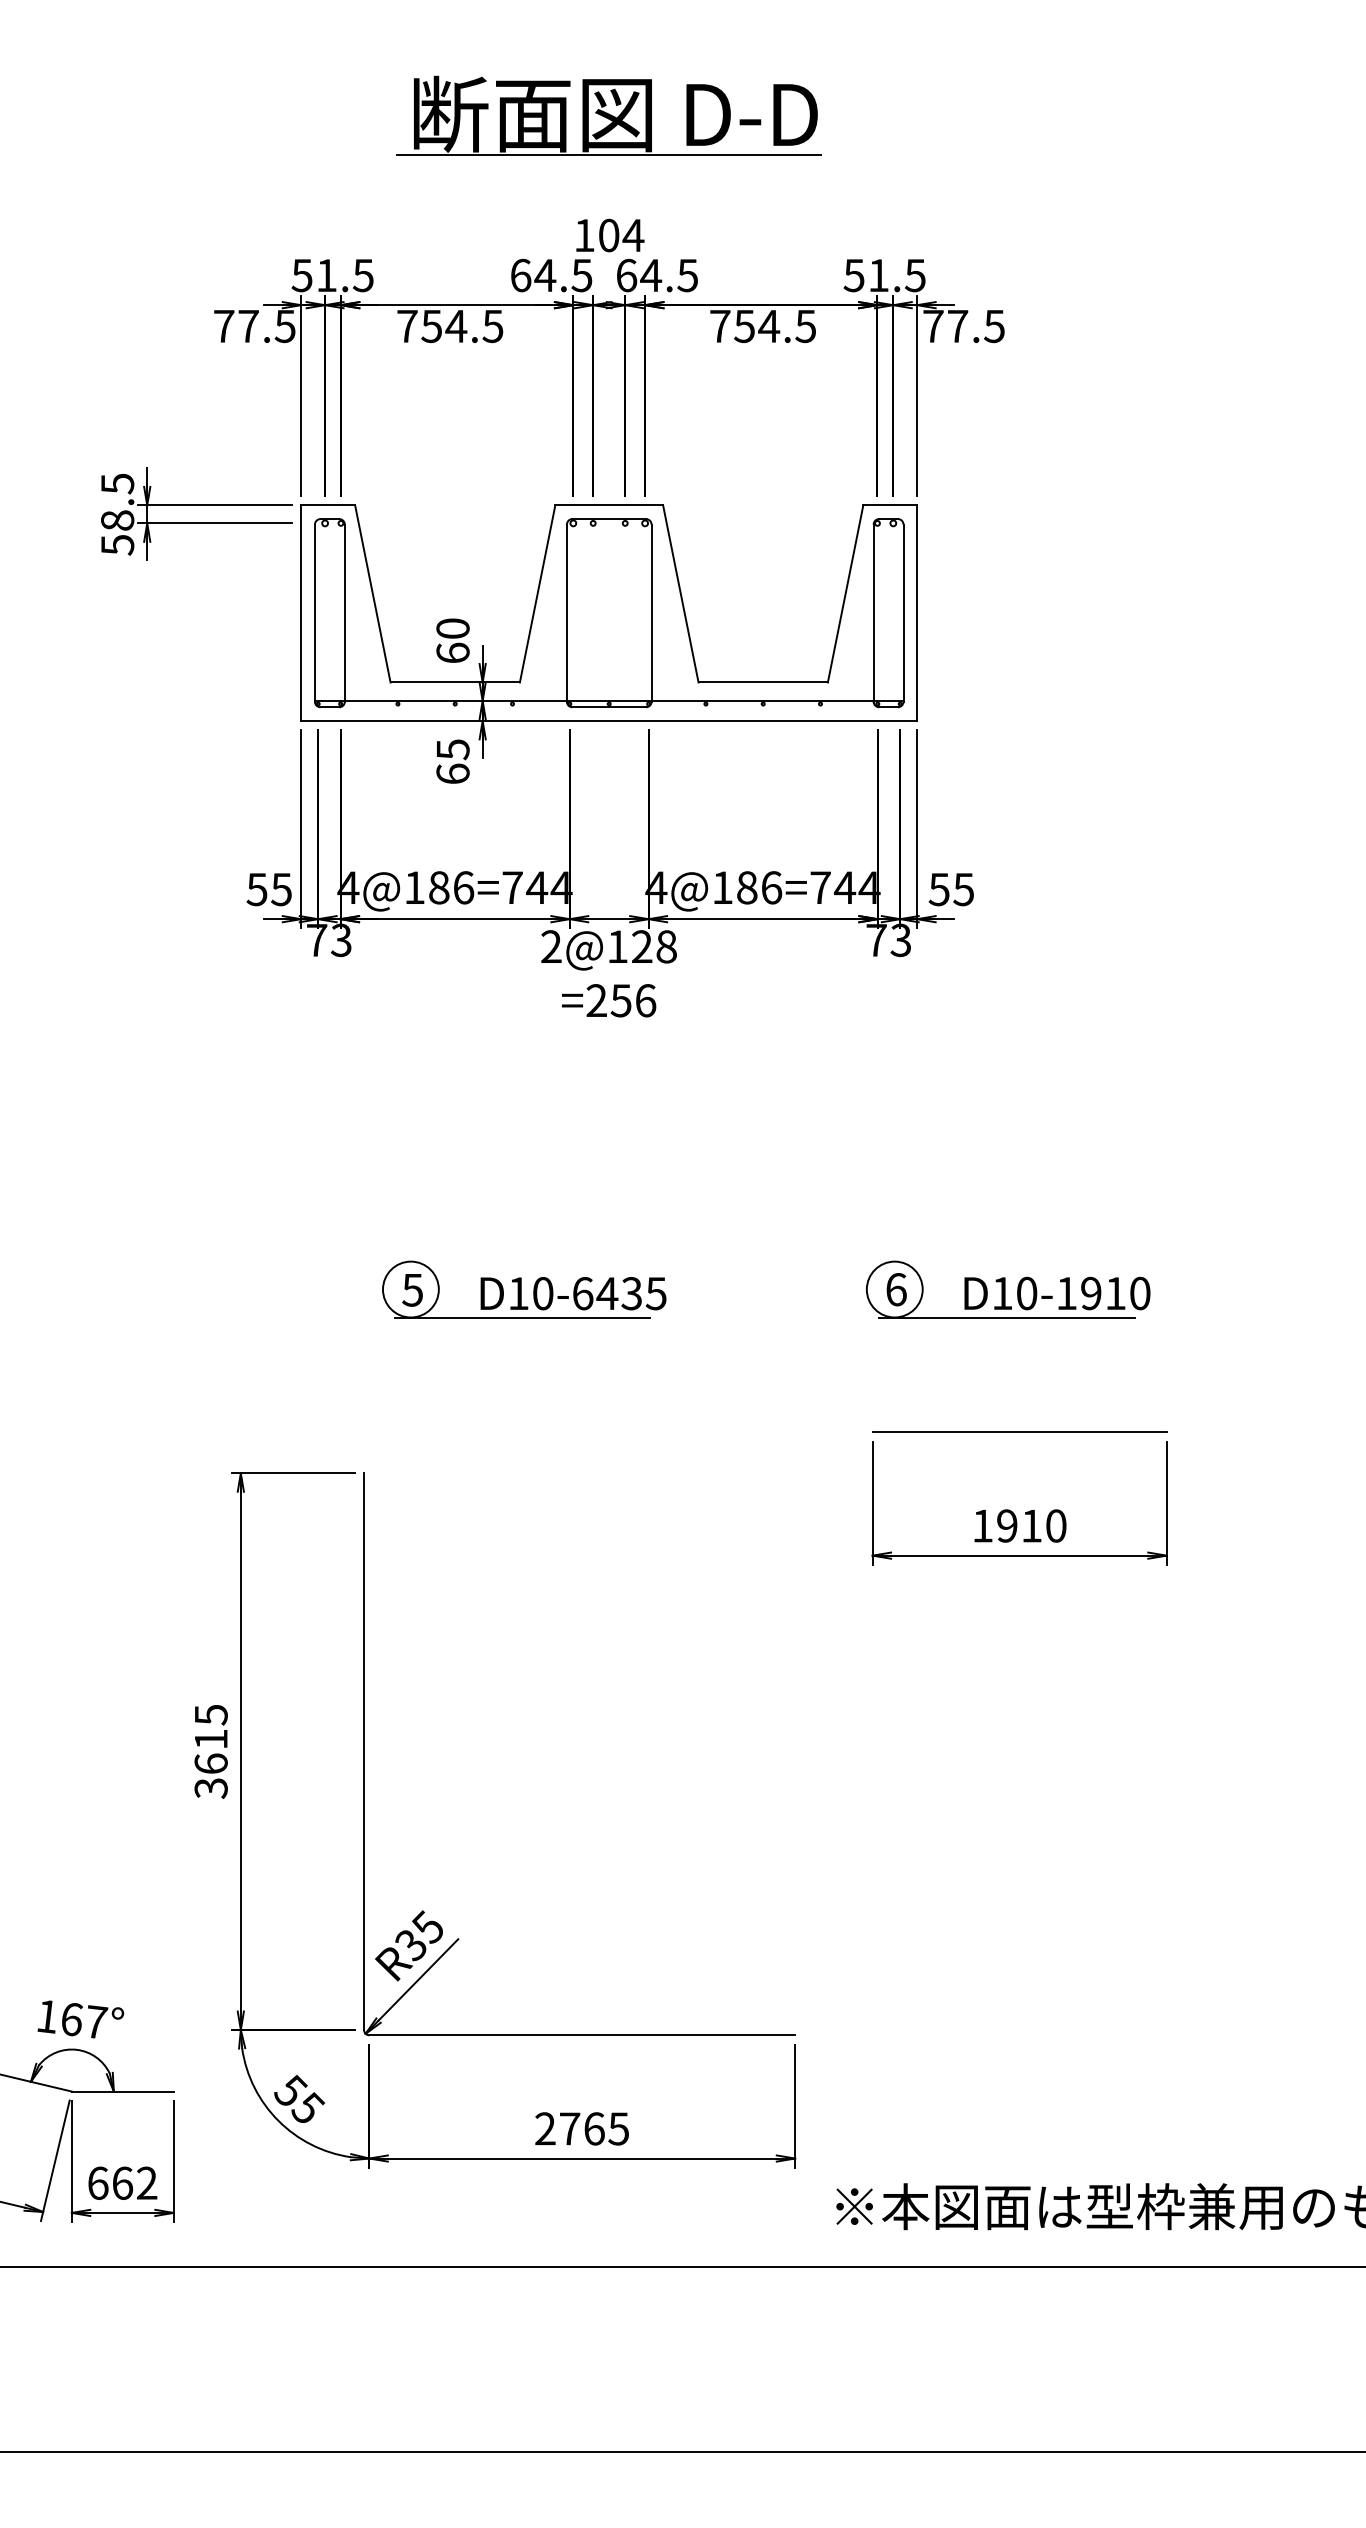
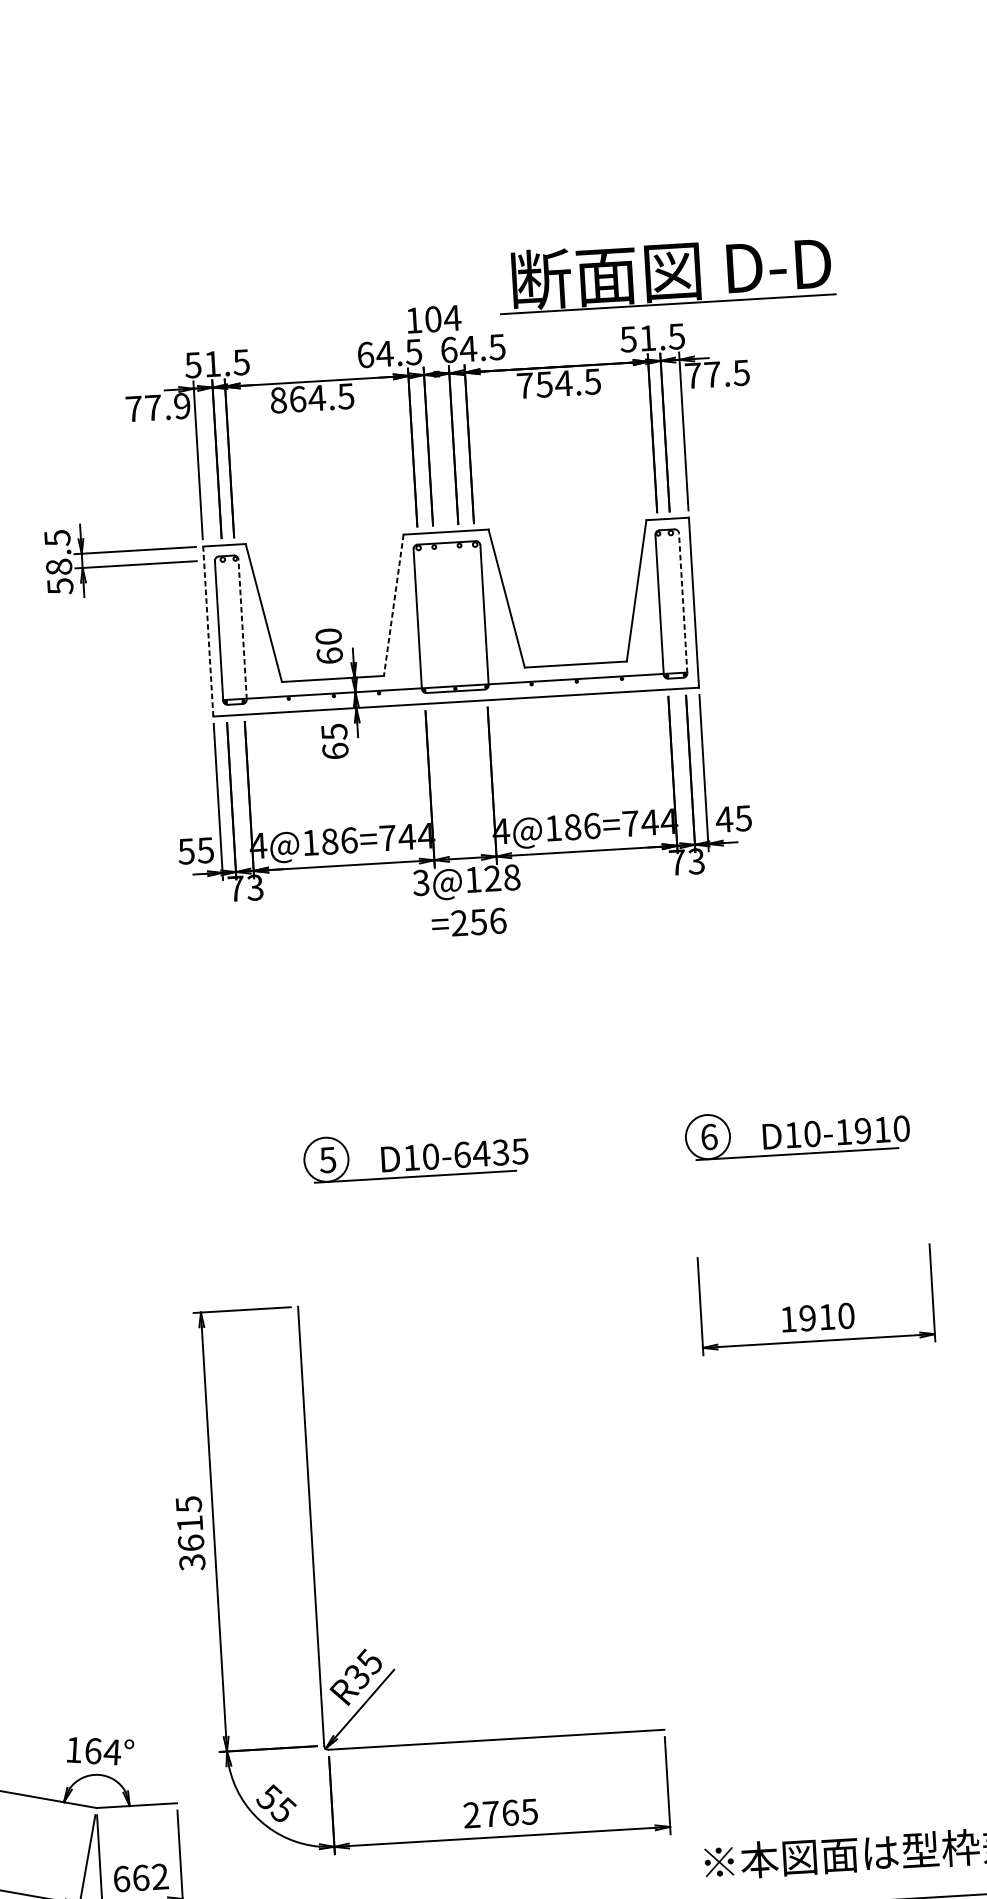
part: (608, 115) -> (665, 273), moved
text: (284, 325) -> (181, 405), 77.5 -> 77.9
text: (419, 326) -> (288, 399), 754.5 -> 864.5
line: (537, 594) -> (393, 605), solid -> dashed
line: (301, 613) -> (208, 631), solid -> dashed
line: (344, 613) -> (242, 629), solid -> dashed
line: (903, 613) -> (683, 603), solid -> dashed
text: (939, 889) -> (724, 819), 55 -> 45
text: (551, 946) -> (421, 882), 2@128 -> 3@128
line: (1019, 1432) -> (813, 1243), removed
text: (96, 2021) -> (112, 1751), 167° -> 164°

